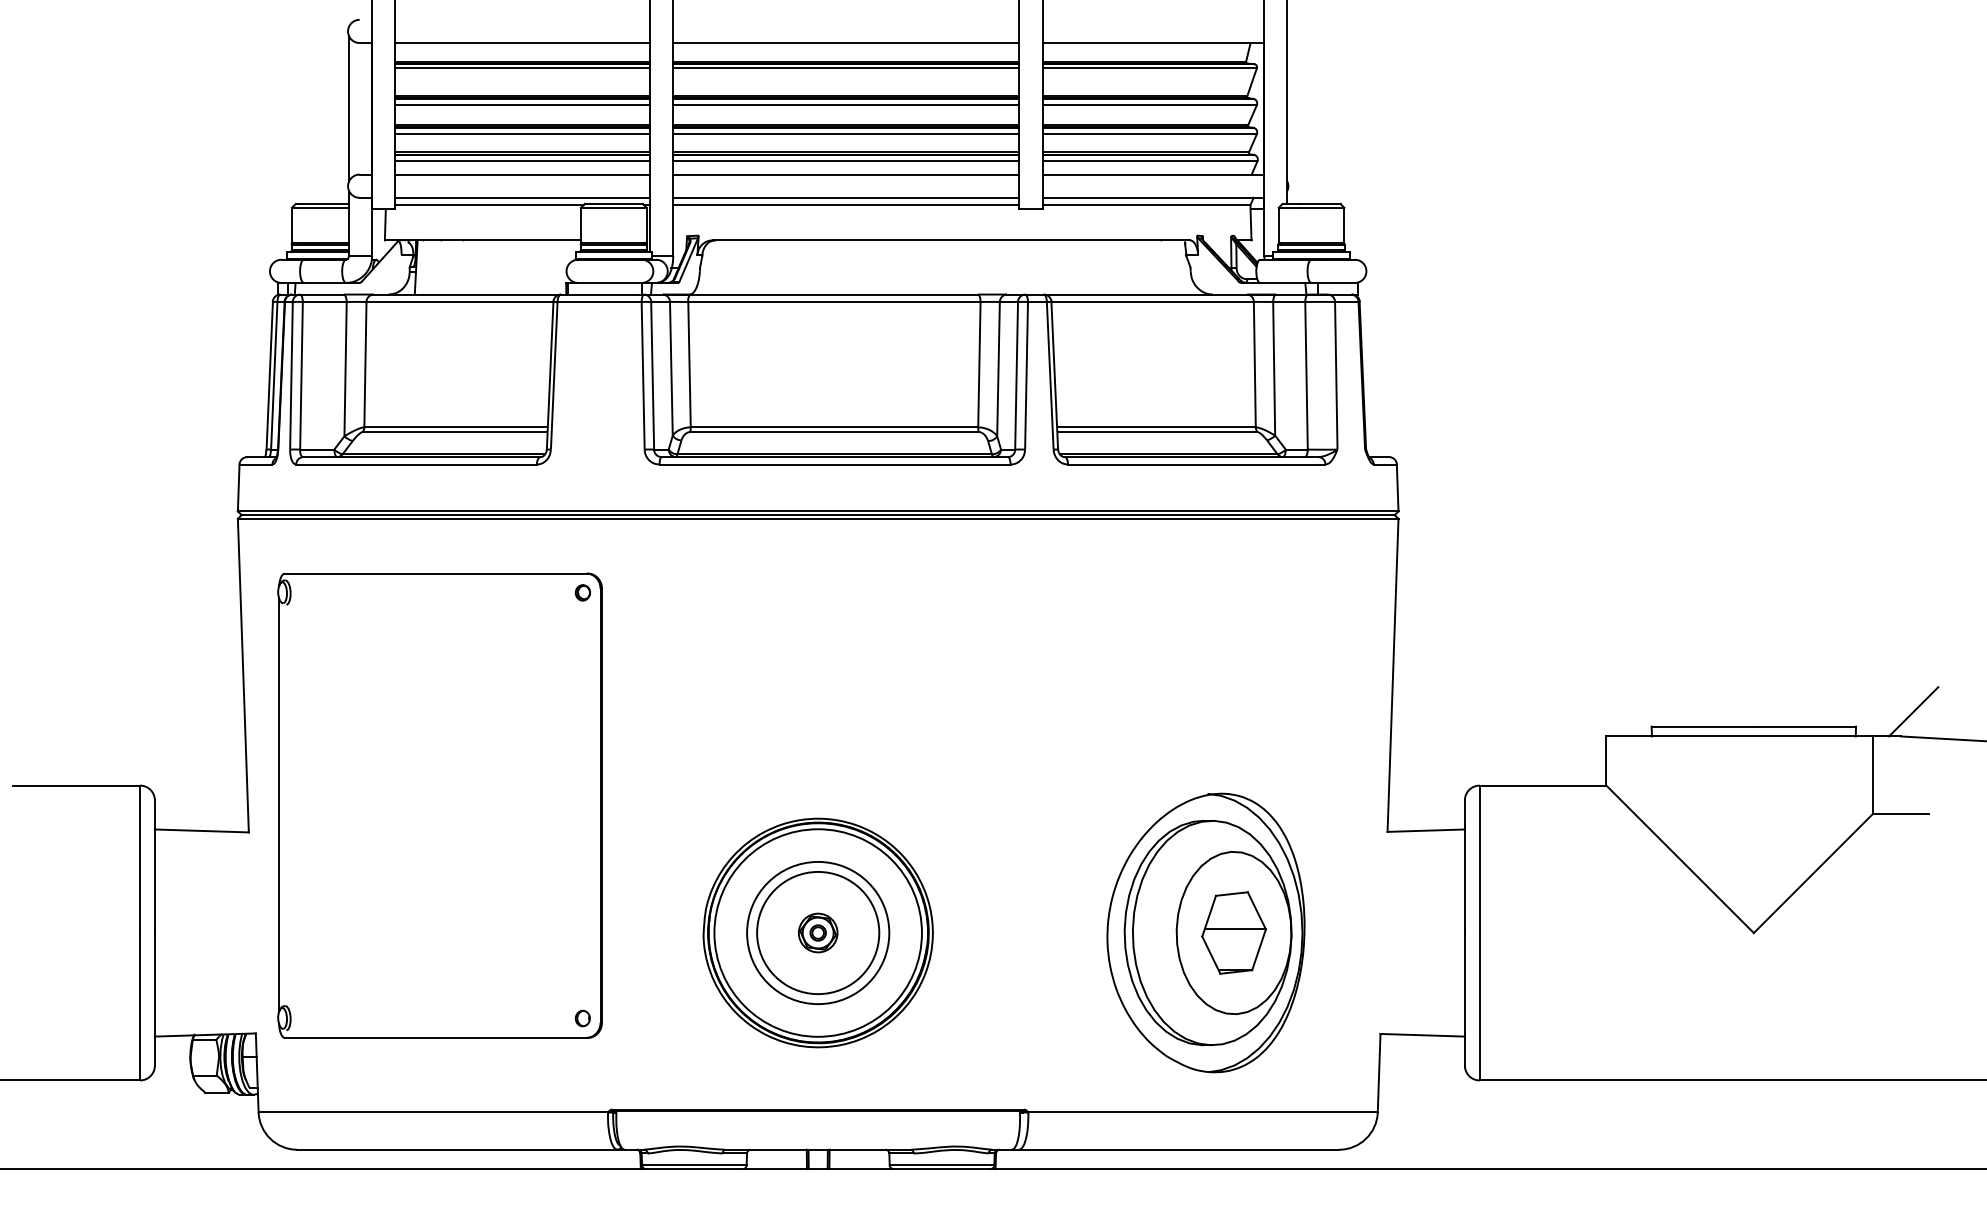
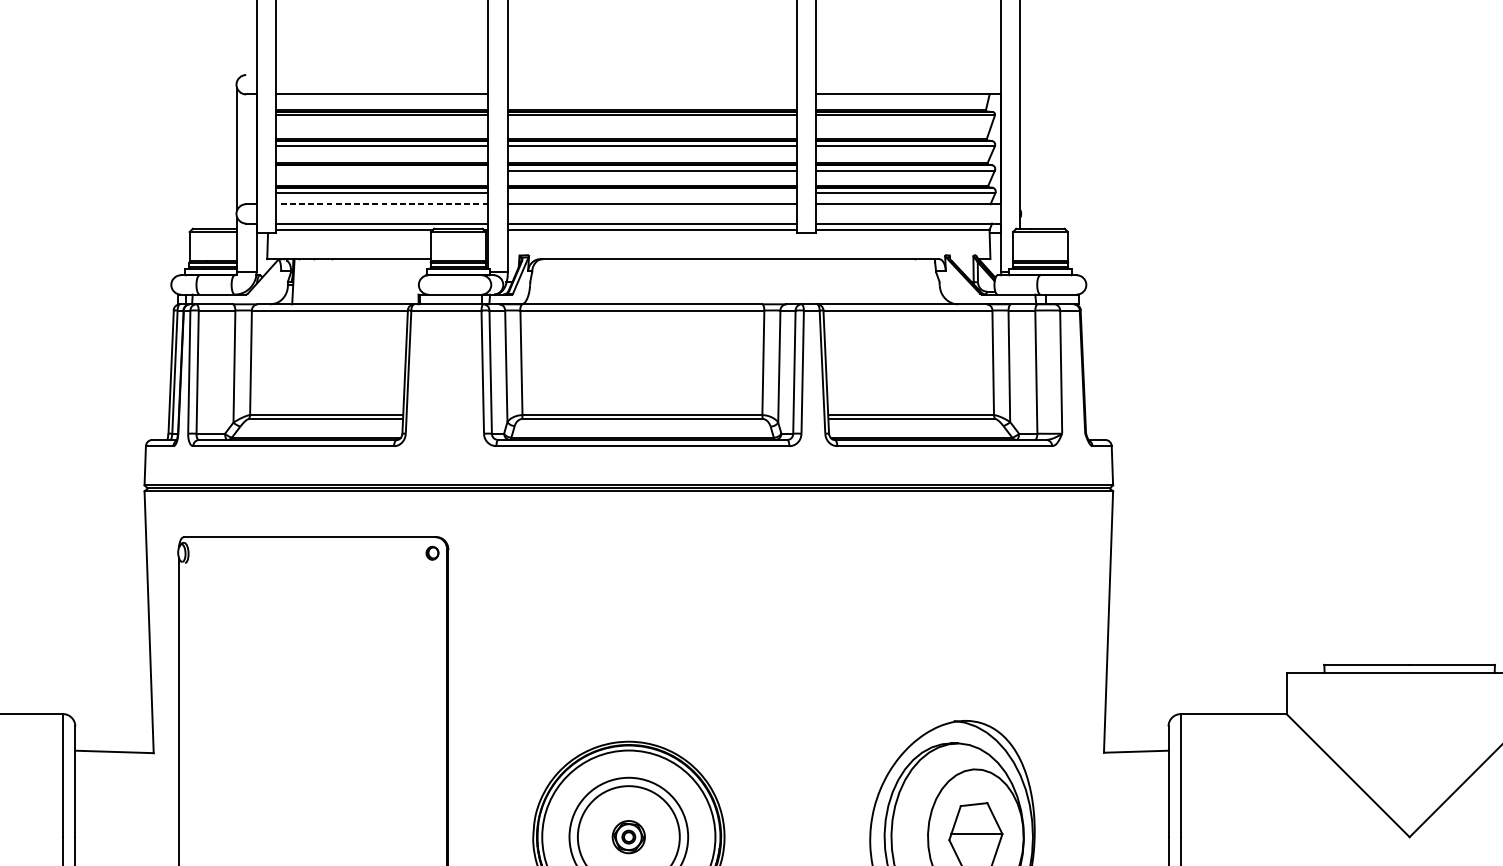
line: (846, 43) -> (652, 94), removed
line: (522, 134) -> (382, 170), removed
line: (846, 161) -> (652, 193), removed
line: (522, 174) -> (382, 204), solid -> dashed

